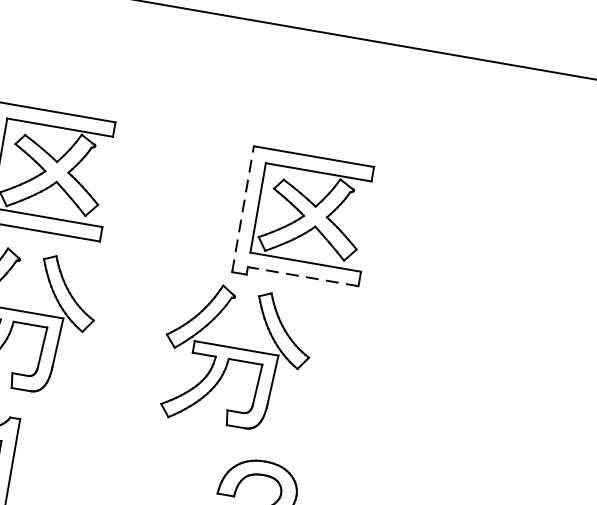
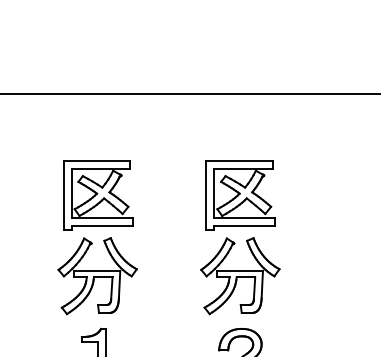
line: (243, 208) -> (206, 195), dashed -> solid
line: (302, 276) -> (244, 226), dashed -> solid
part: (235, 358) -> (240, 276), moved

